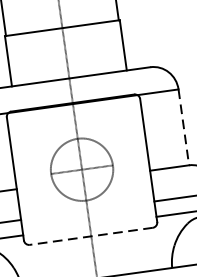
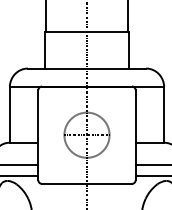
line: (184, 127) -> (164, 115), dashed -> solid
line: (91, 235) -> (87, 183), dashed -> solid

